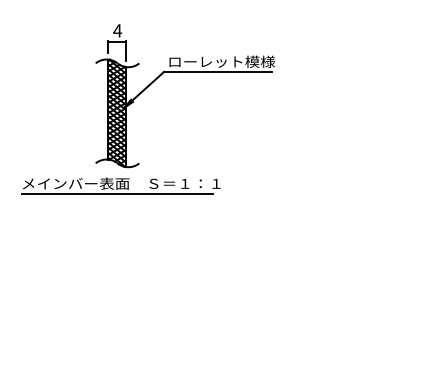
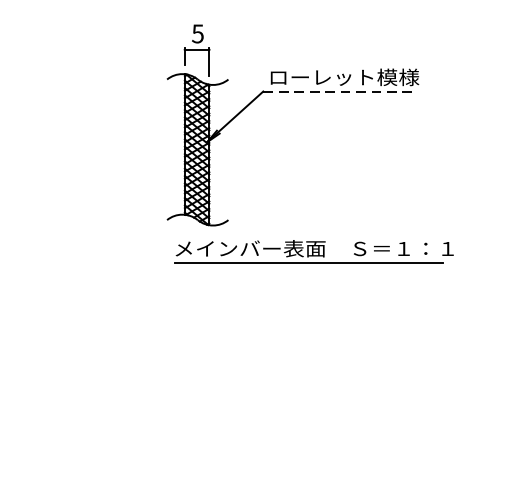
text: (117, 30) -> (197, 33), 4 -> 5
line: (217, 71) -> (338, 90), solid -> dashed
part: (120, 185) -> (312, 251), moved

